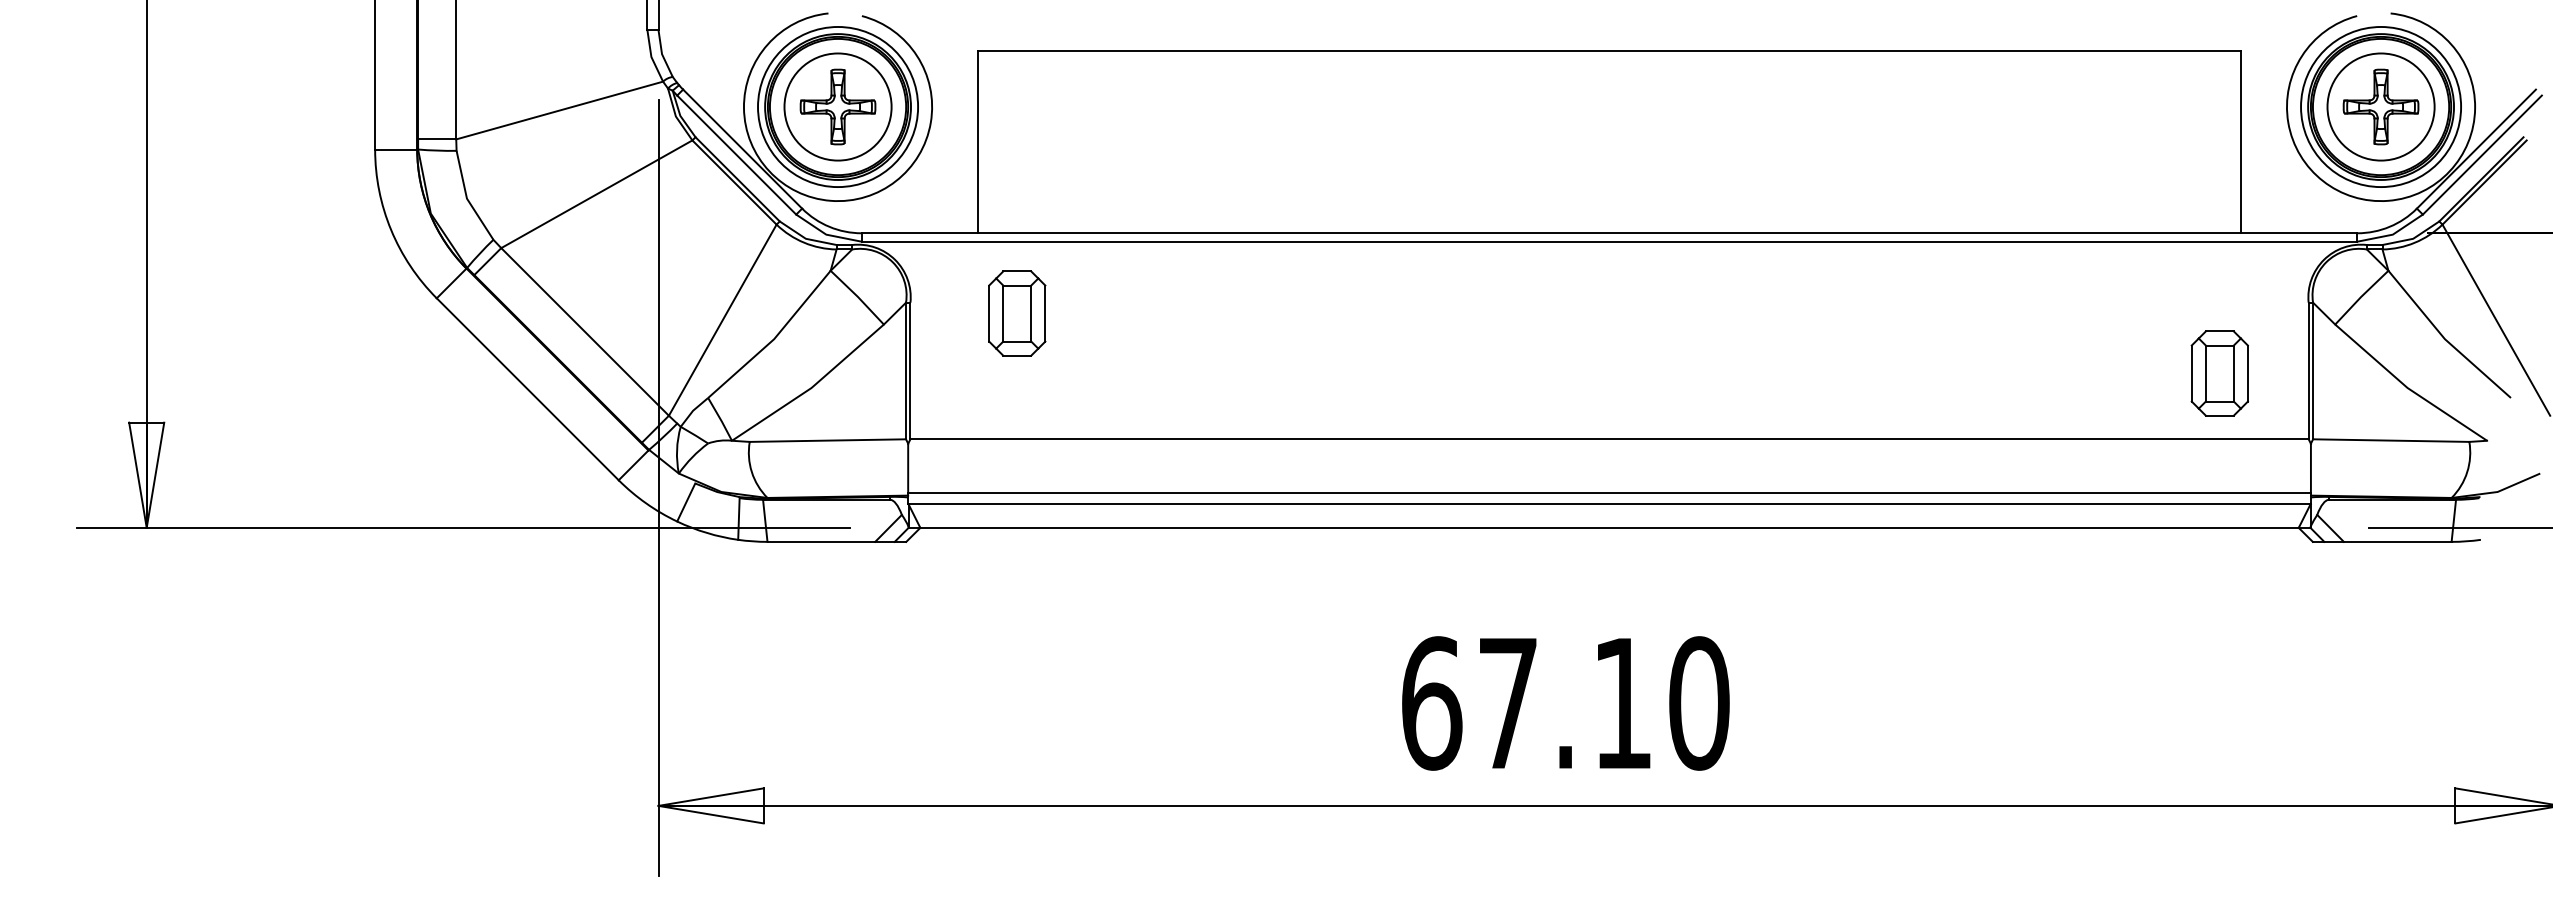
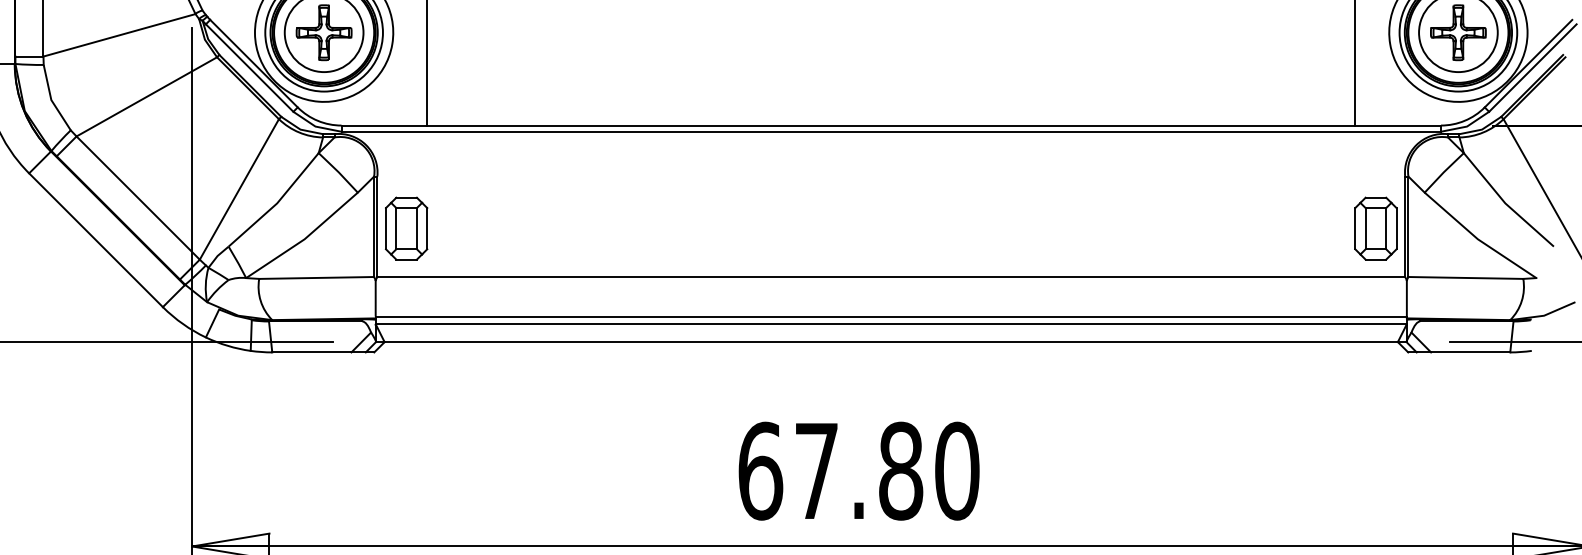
part: (1017, 313) -> (406, 228), moved
part: (2219, 373) -> (1375, 228), moved
text: (1623, 703) -> (901, 471), 67.10 -> 67.80

